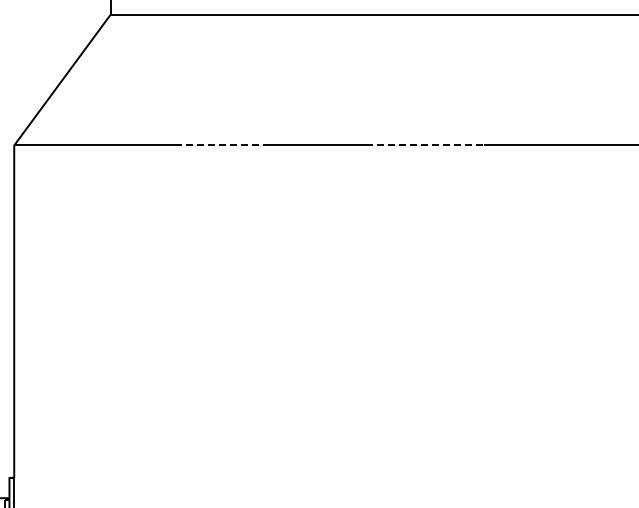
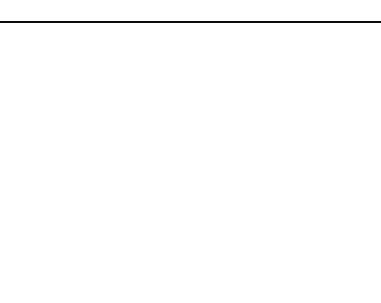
line: (218, 145) -> (99, 21), dashed -> solid
line: (425, 145) -> (257, 21), dashed -> solid

